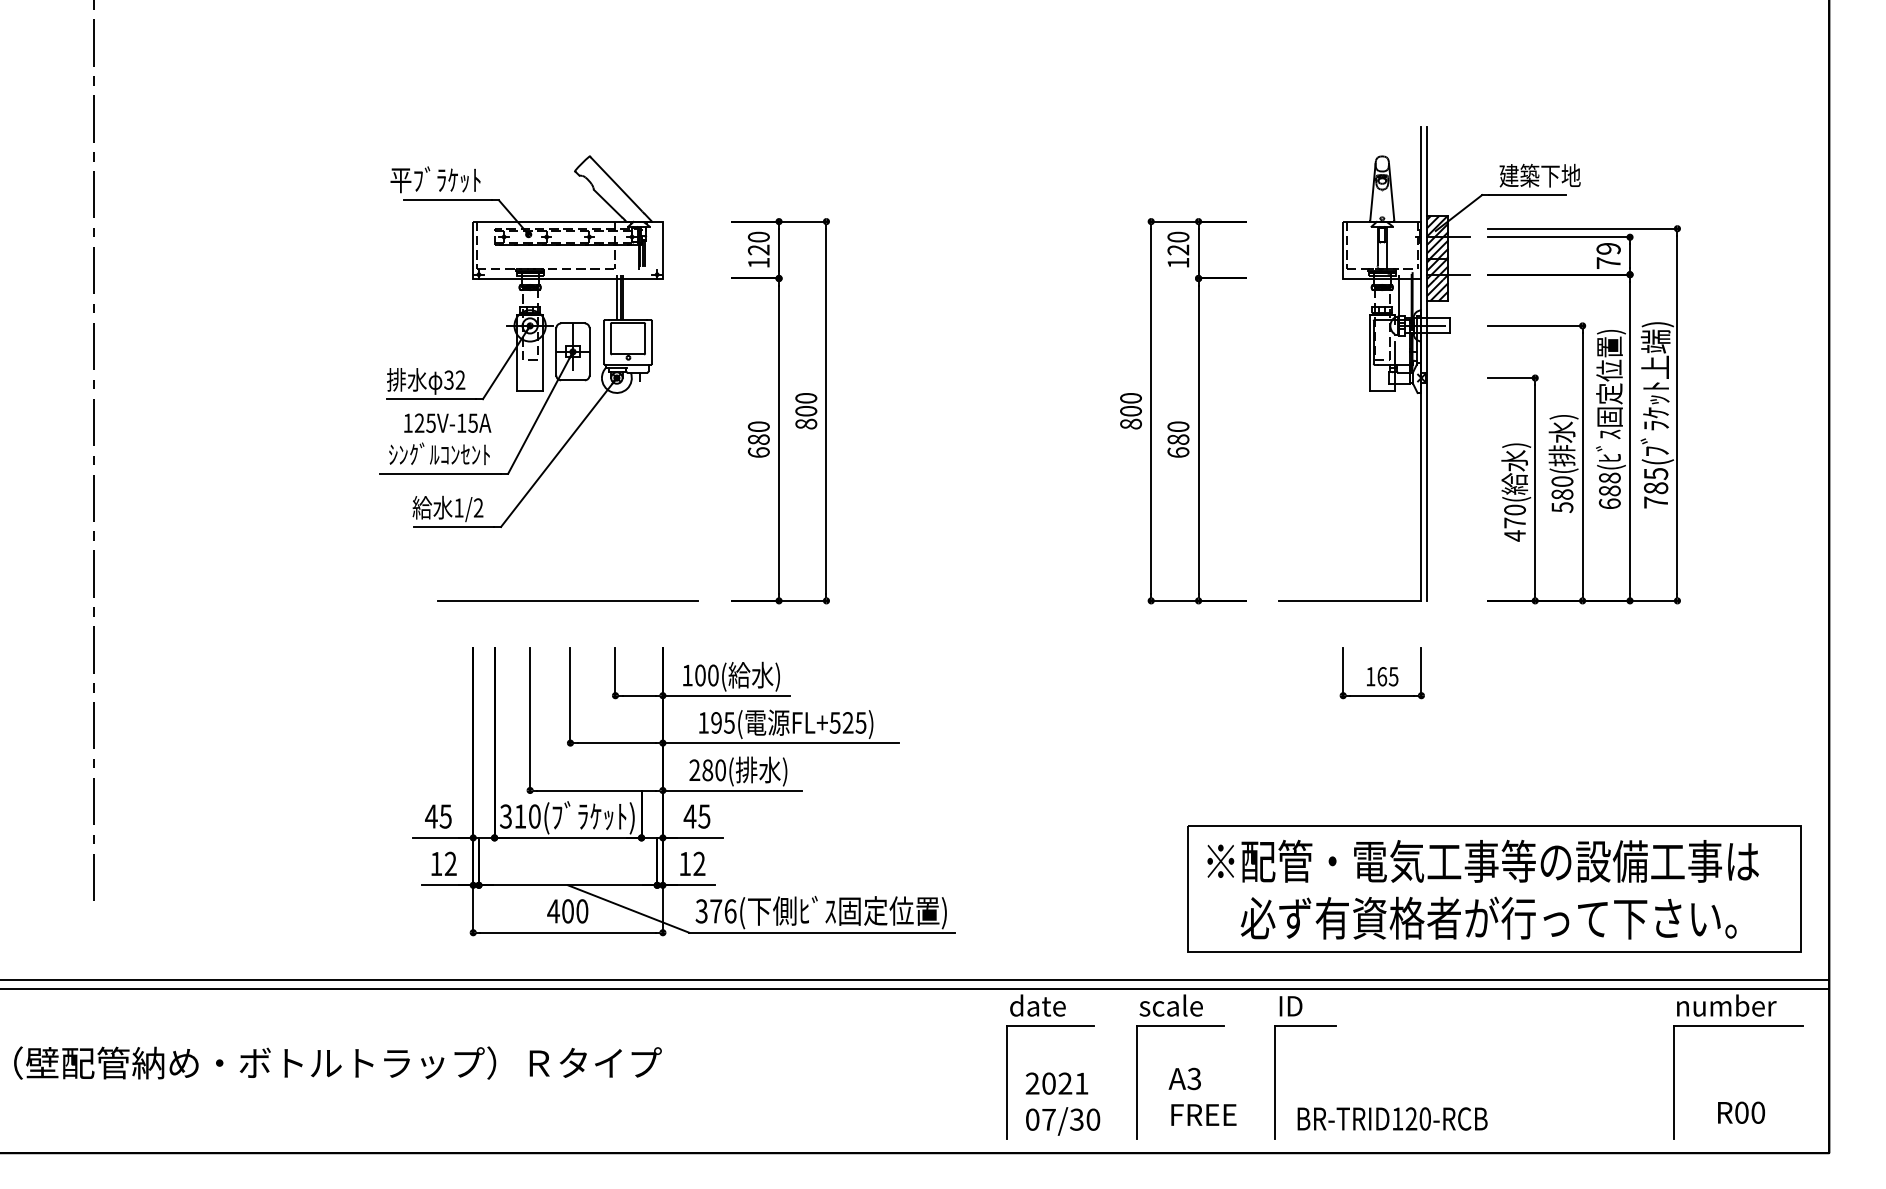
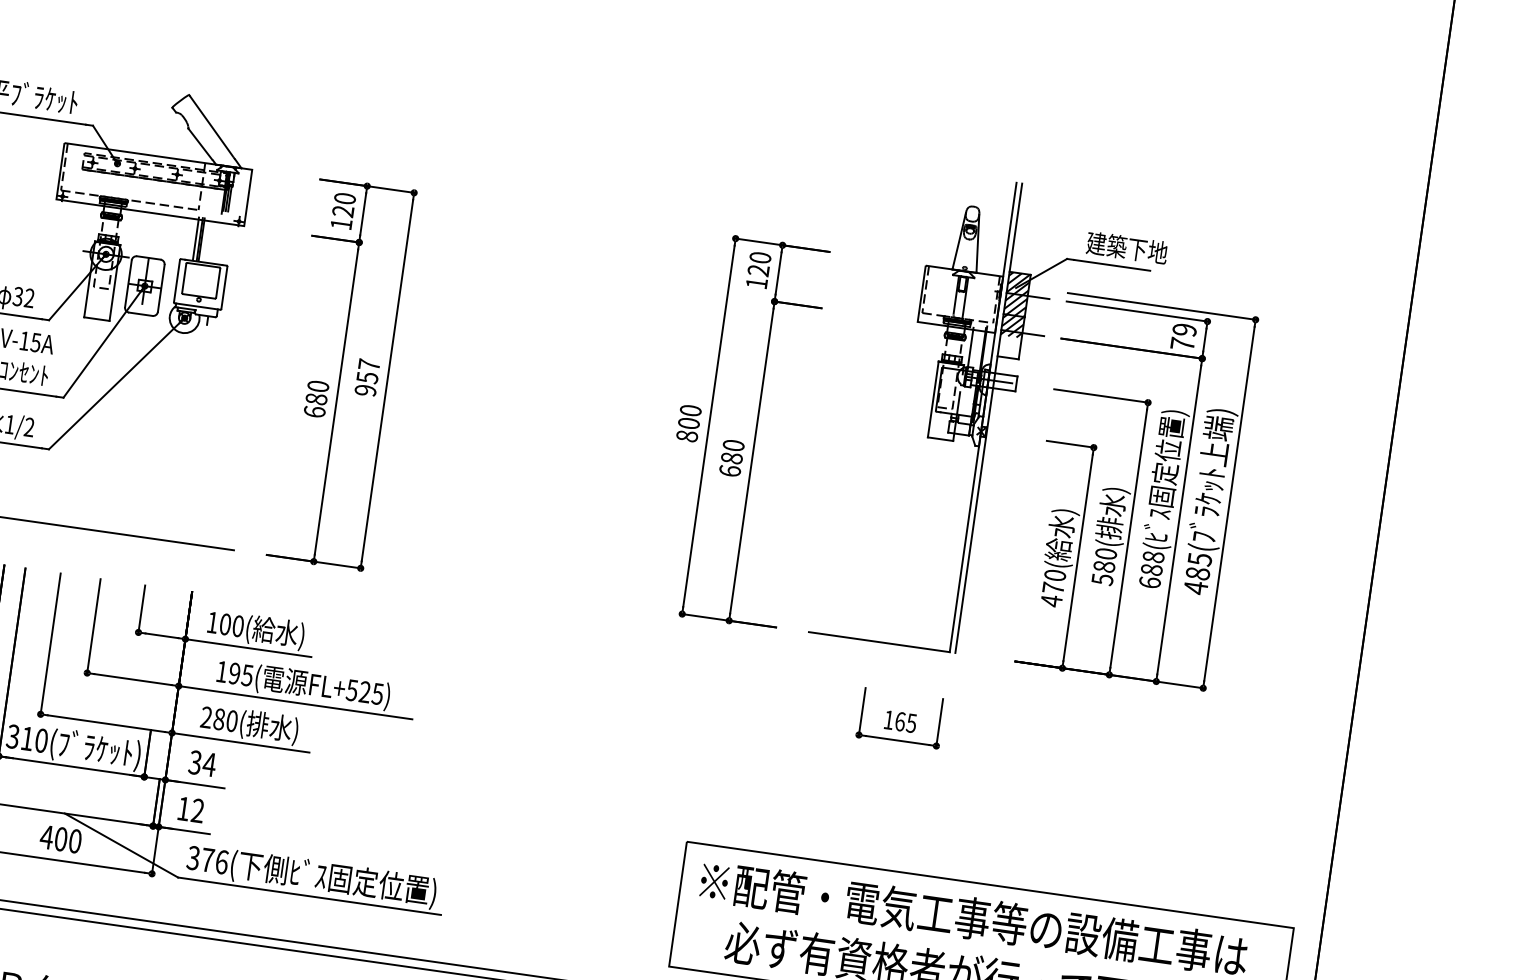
hatch: (1437, 290) -> (1009, 347), removed
text: (806, 411) -> (367, 378), 800 -> 957
text: (1655, 502) -> (1195, 587), 785( -> 485(
text: (696, 816) -> (201, 763), 45 -> 34

